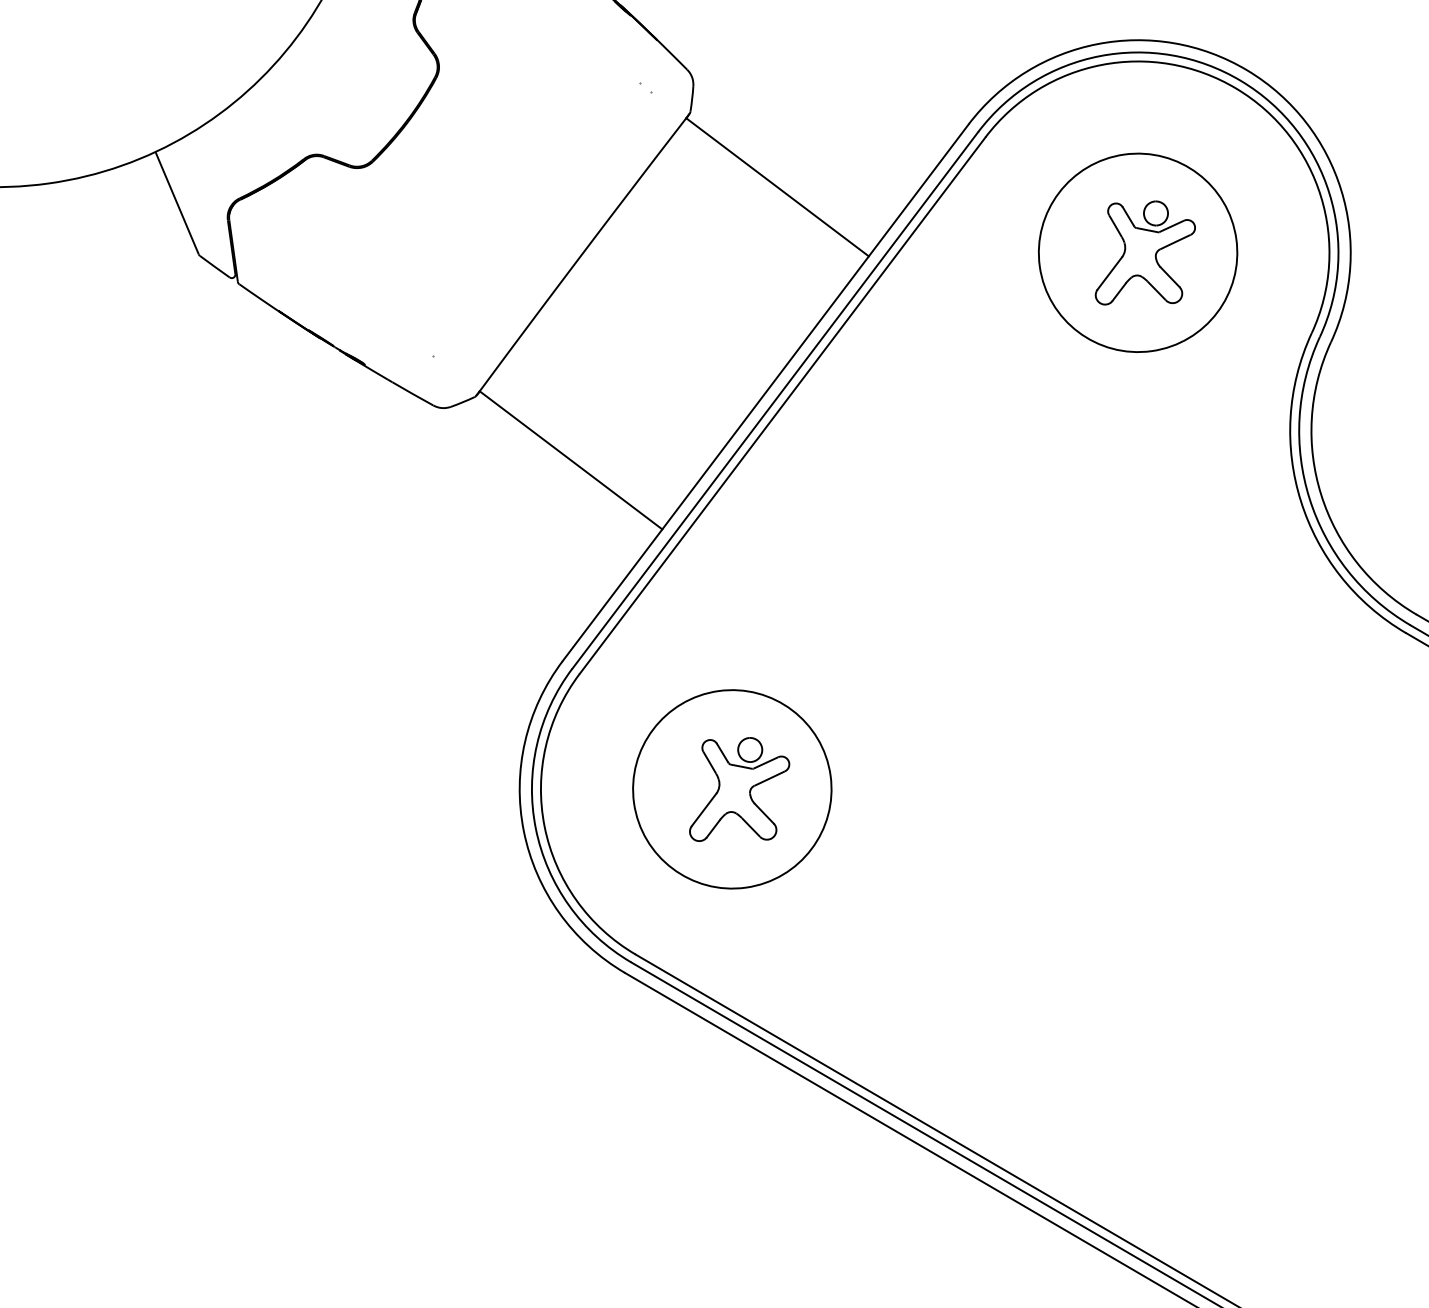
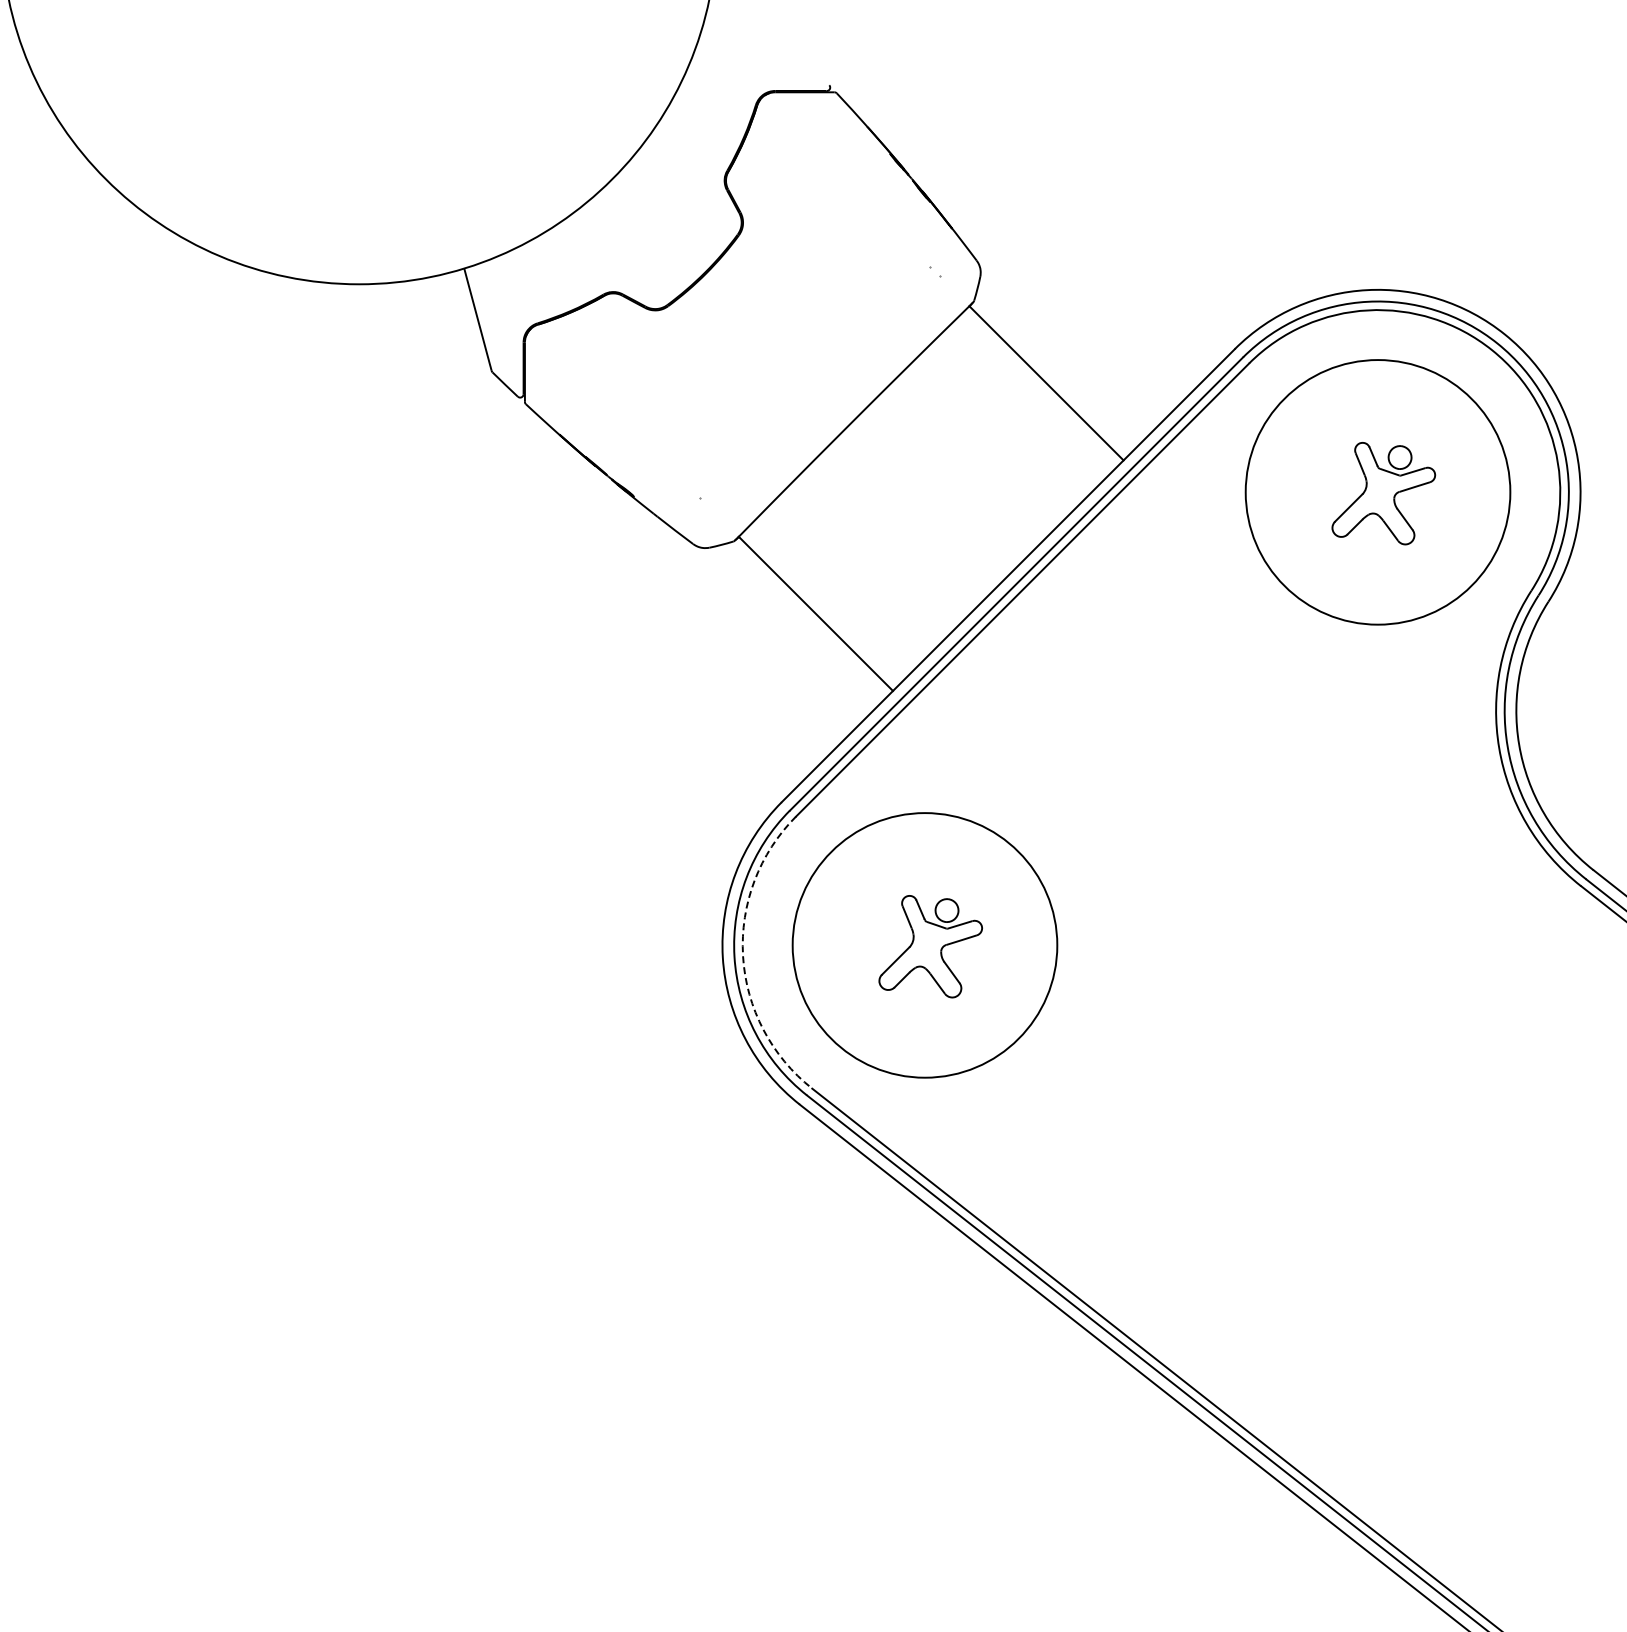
circle: (1137, 252) -> (1377, 491), size x1.4
circle: (731, 788) -> (924, 944), size x1.4
arc: (545, 827) -> (743, 956), solid -> dashed

